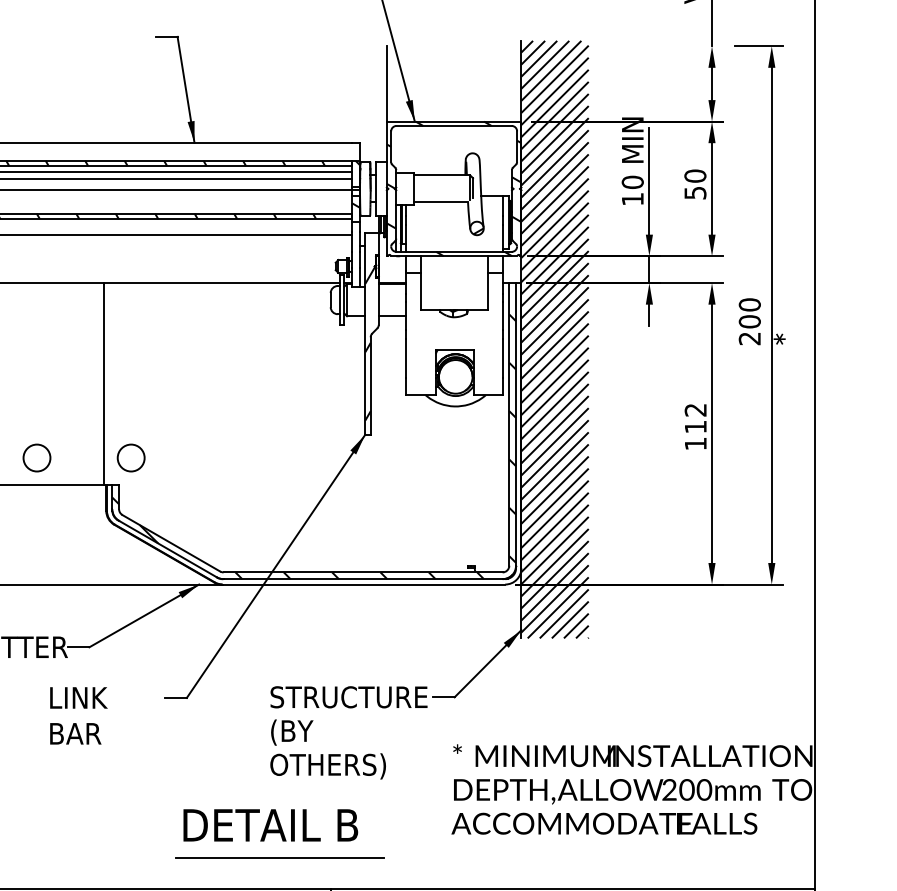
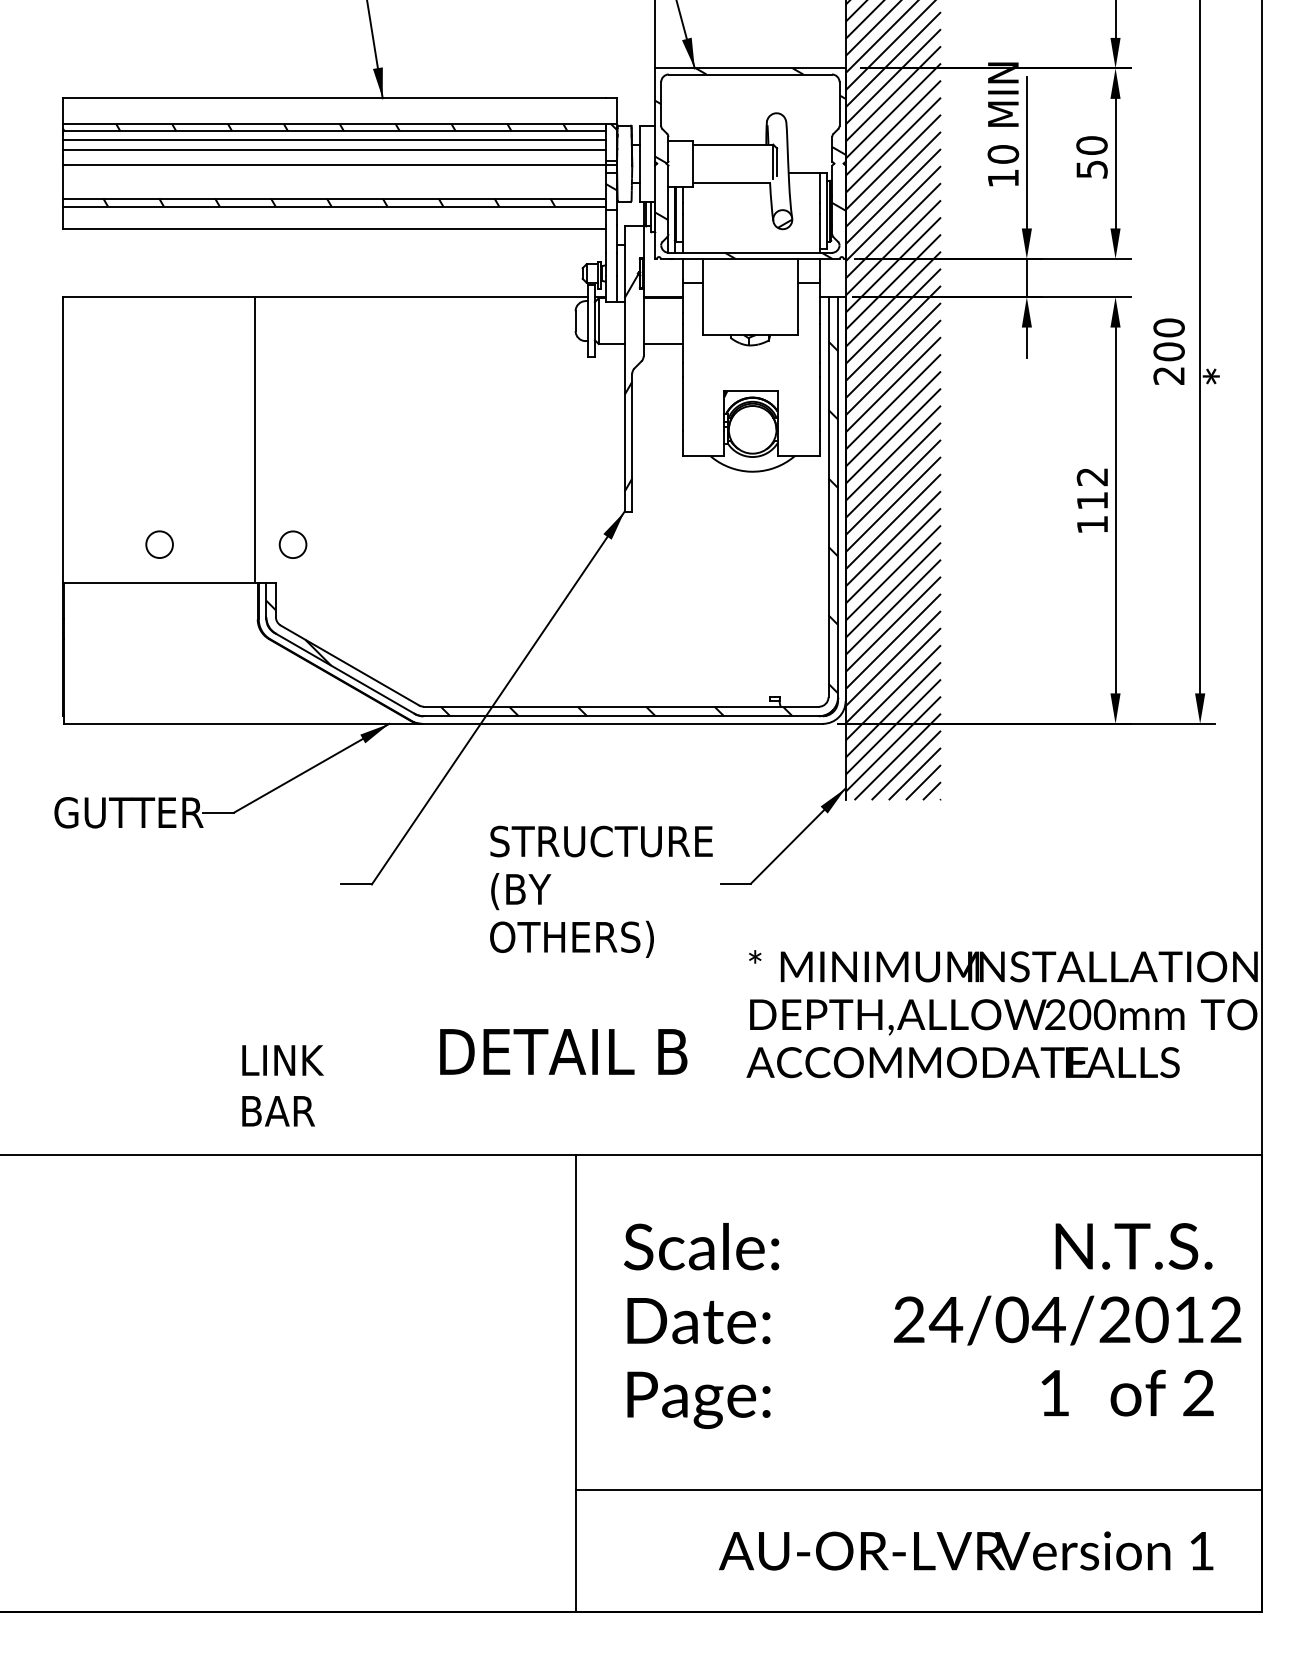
circle: (36, 457) -> (159, 544), size x0.7
circle: (131, 457) -> (293, 544), size x0.7
text: (78, 715) -> (282, 1085), moved
text: (349, 732) -> (601, 891), moved
text: (270, 825) -> (563, 1051), moved
line: (279, 858) -> (503, 1111), removed

